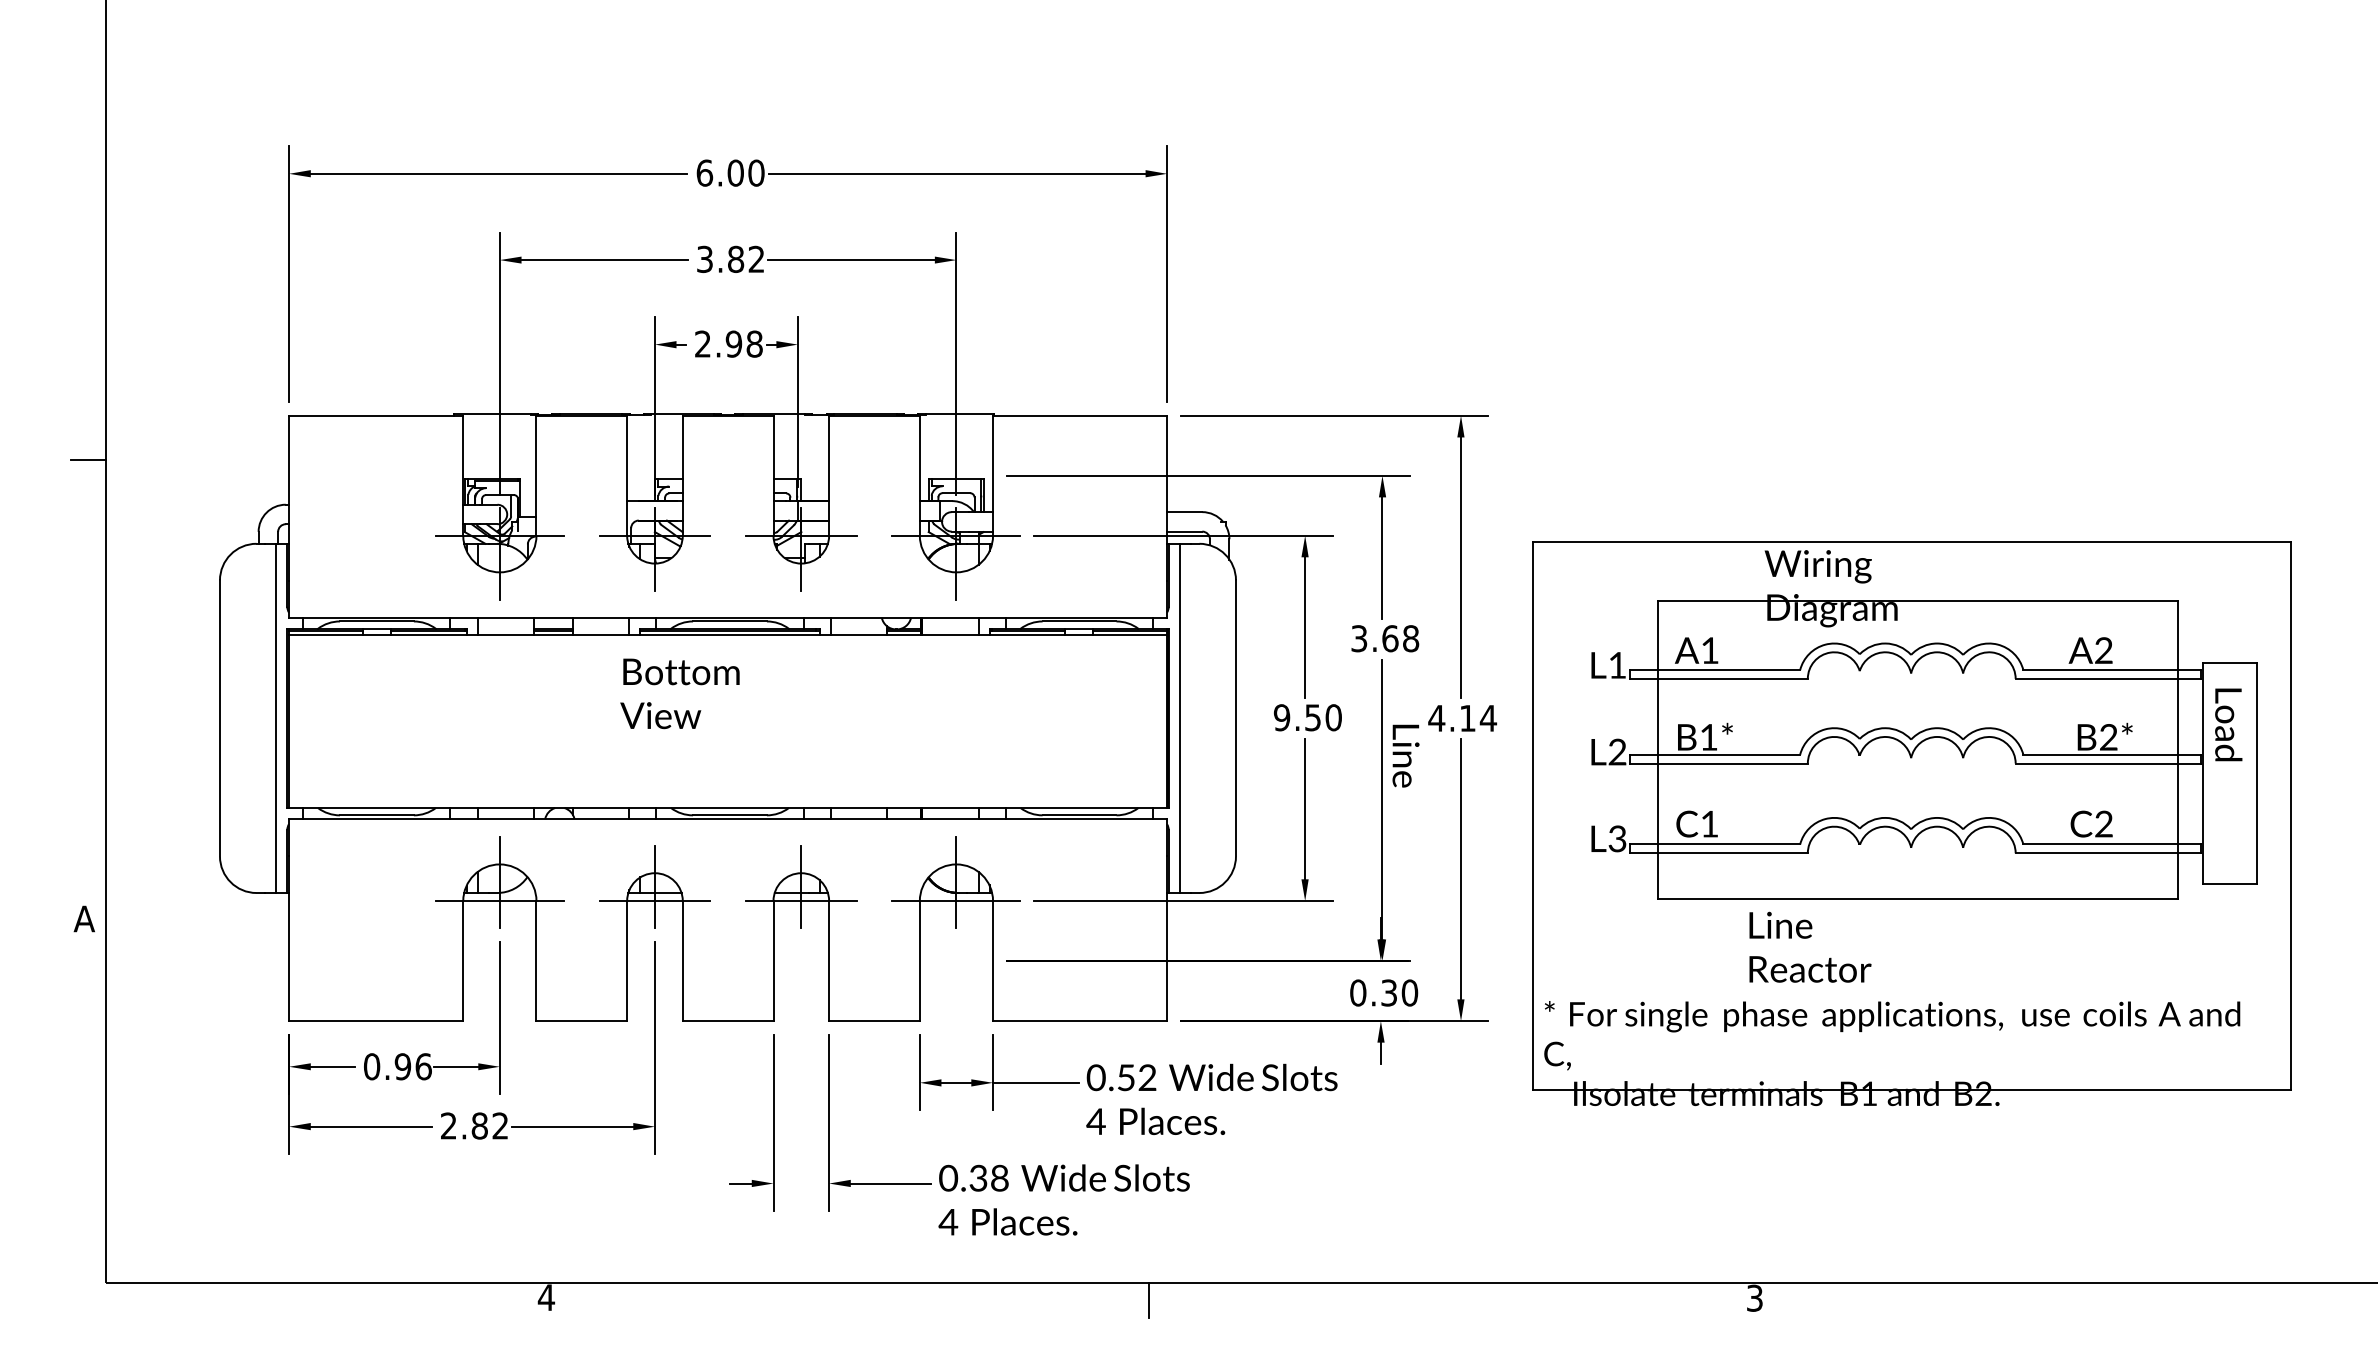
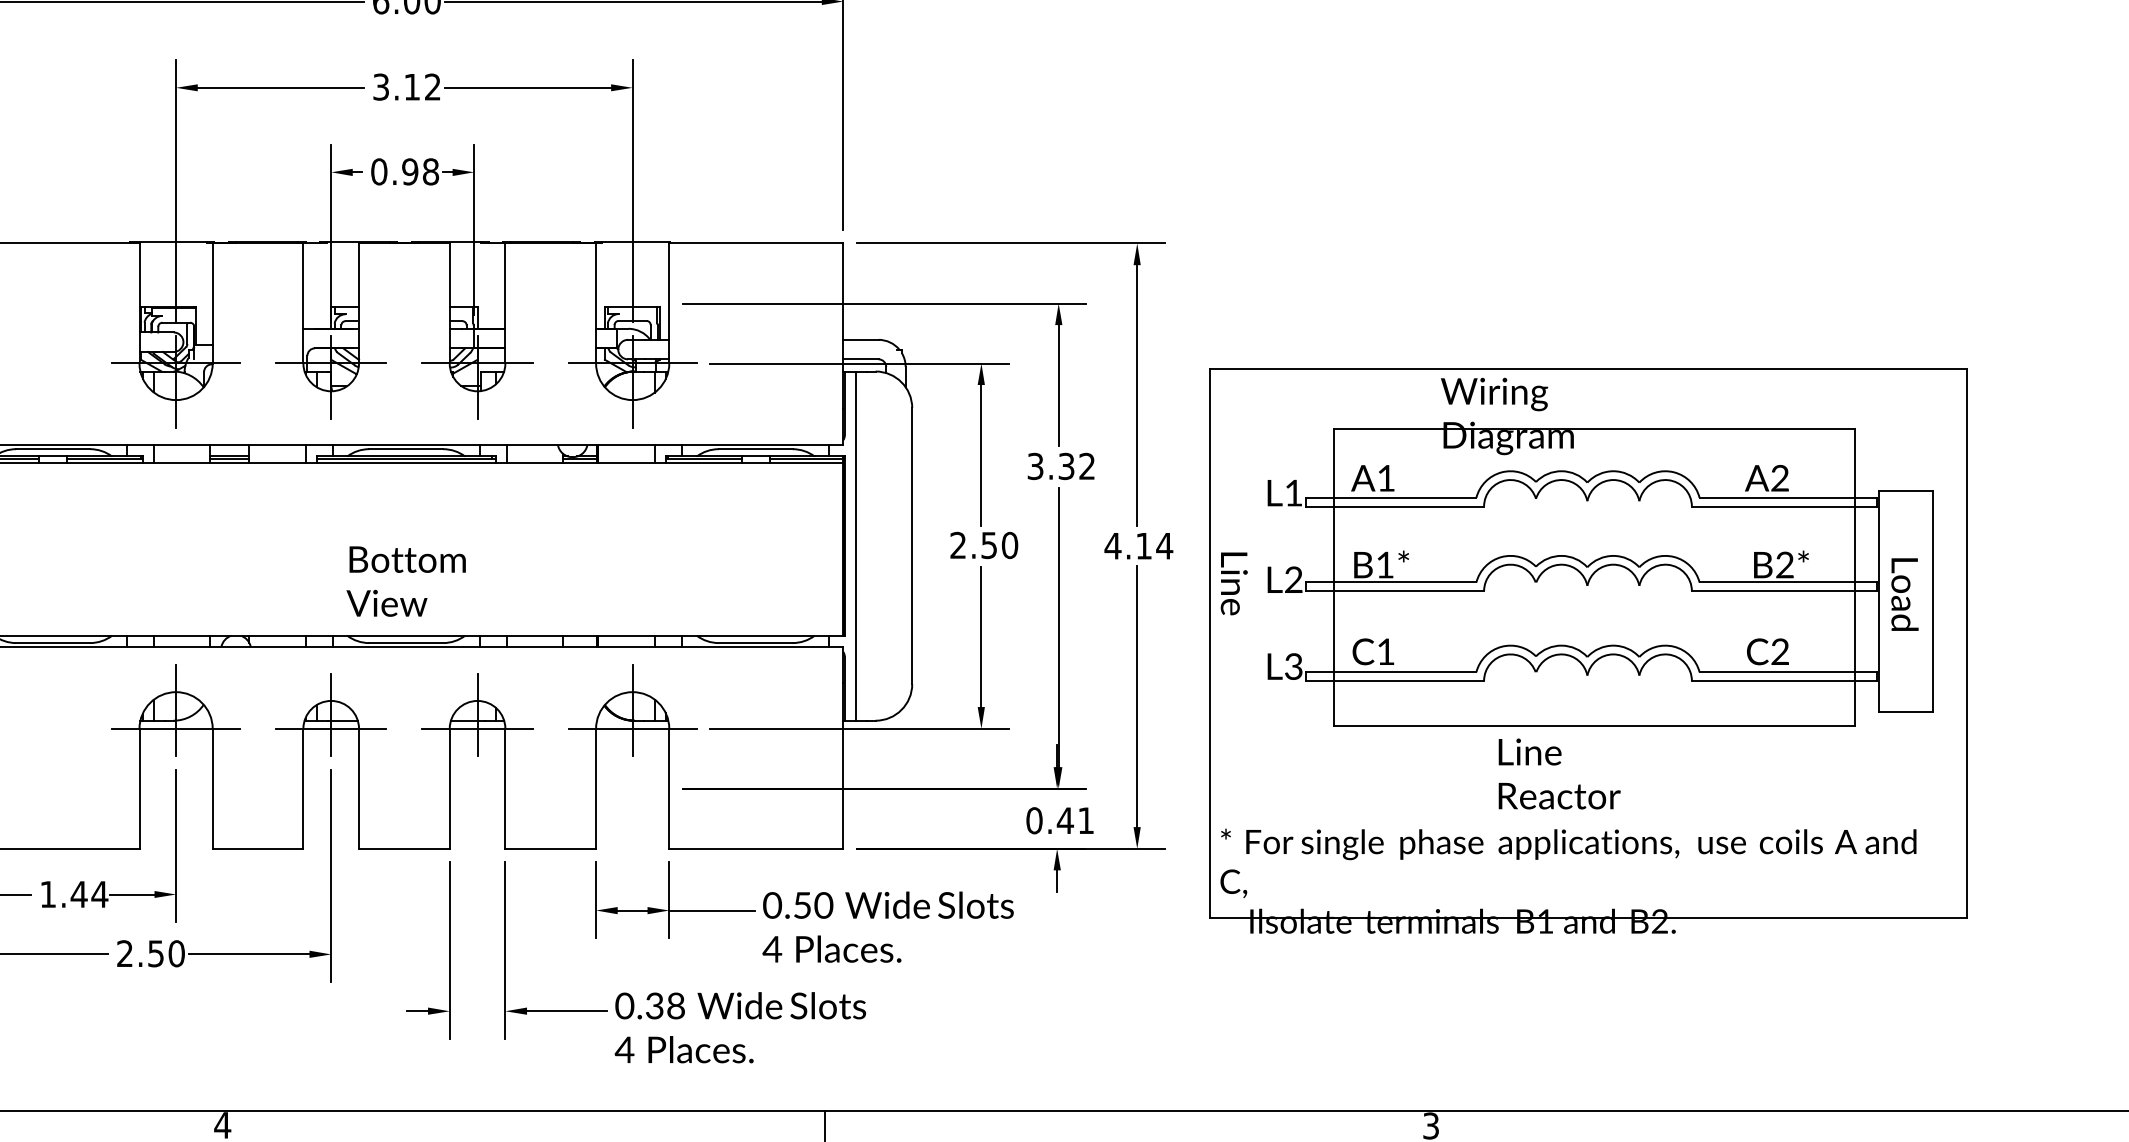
text: (736, 258) -> (412, 86), 3.82 -> 3.12
text: (703, 343) -> (379, 171), 2.98 -> 0.98
text: (1400, 638) -> (1076, 466), 3.68 -> 3.32
text: (679, 693) -> (405, 581), moved
text: (1281, 717) -> (957, 545), 9.50 -> 2.50
text: (2228, 724) -> (1904, 594), moved
text: (1405, 755) -> (1233, 583), moved
text: (1810, 946) -> (1559, 773), moved
text: (1399, 992) -> (1075, 820), 0.30 -> 0.41
text: (398, 1066) -> (74, 894), 0.96 -> 1.44
text: (1147, 1077) -> (823, 905), 0.52 -> 0.50
text: (489, 1125) -> (165, 953), 2.82 -> 2.50

